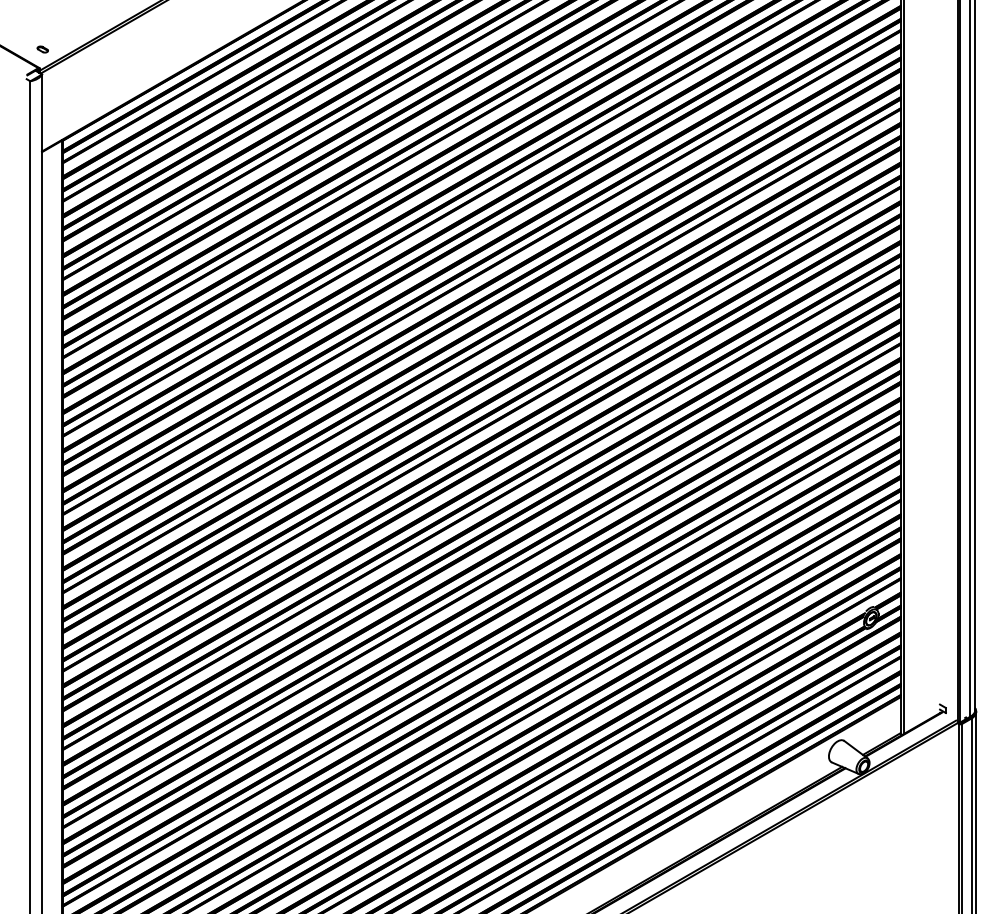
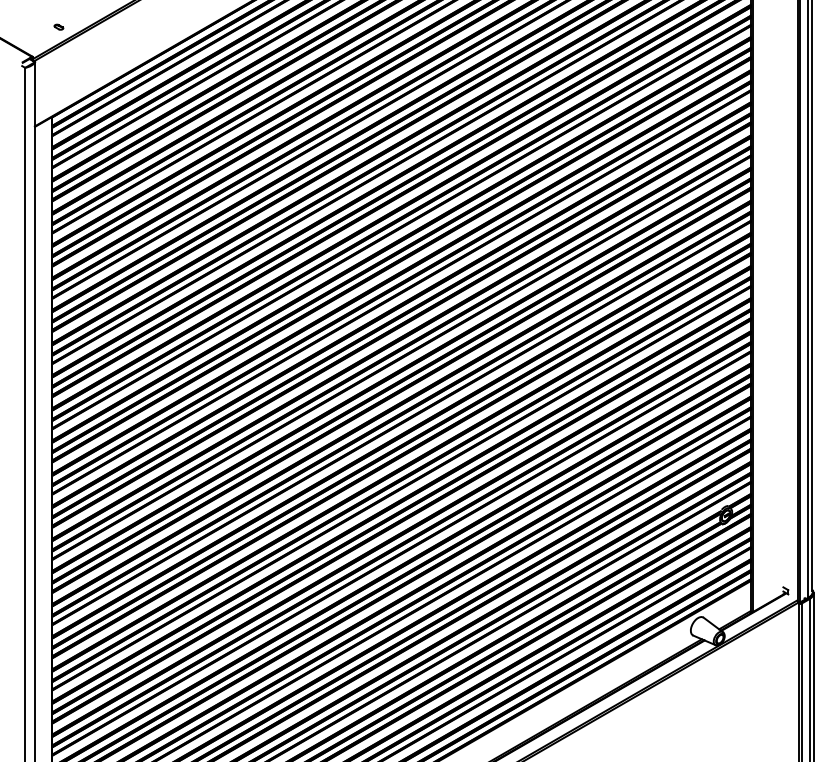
part: (42, 49) -> (58, 27), moved

